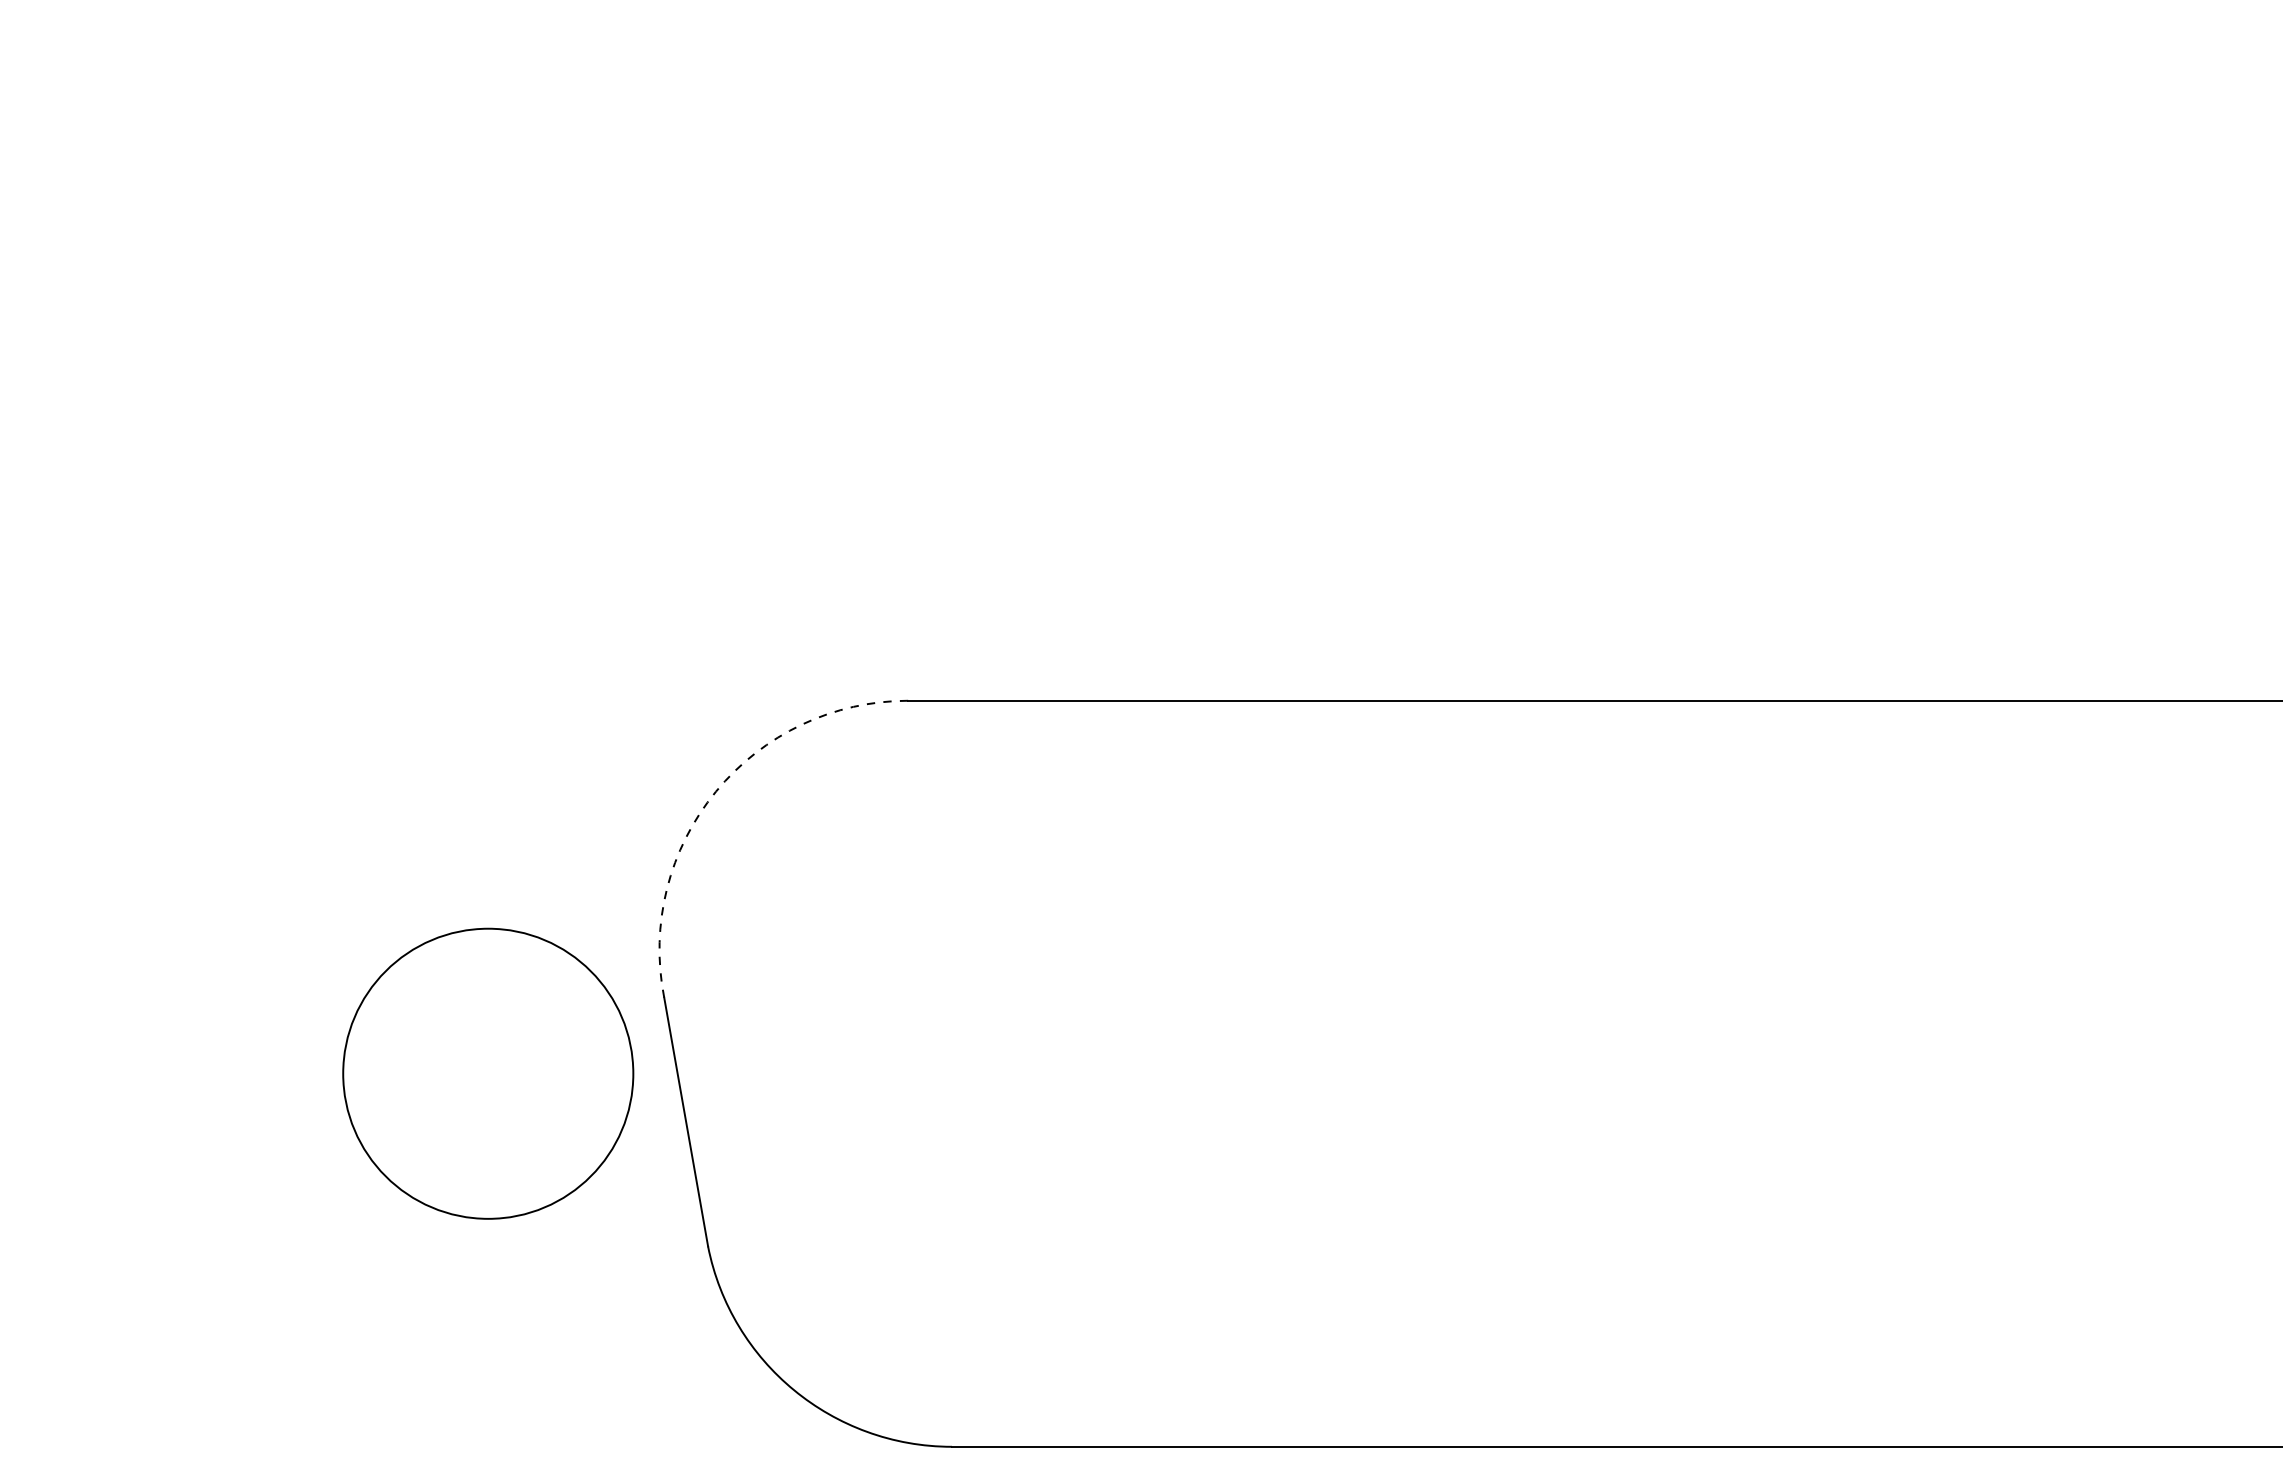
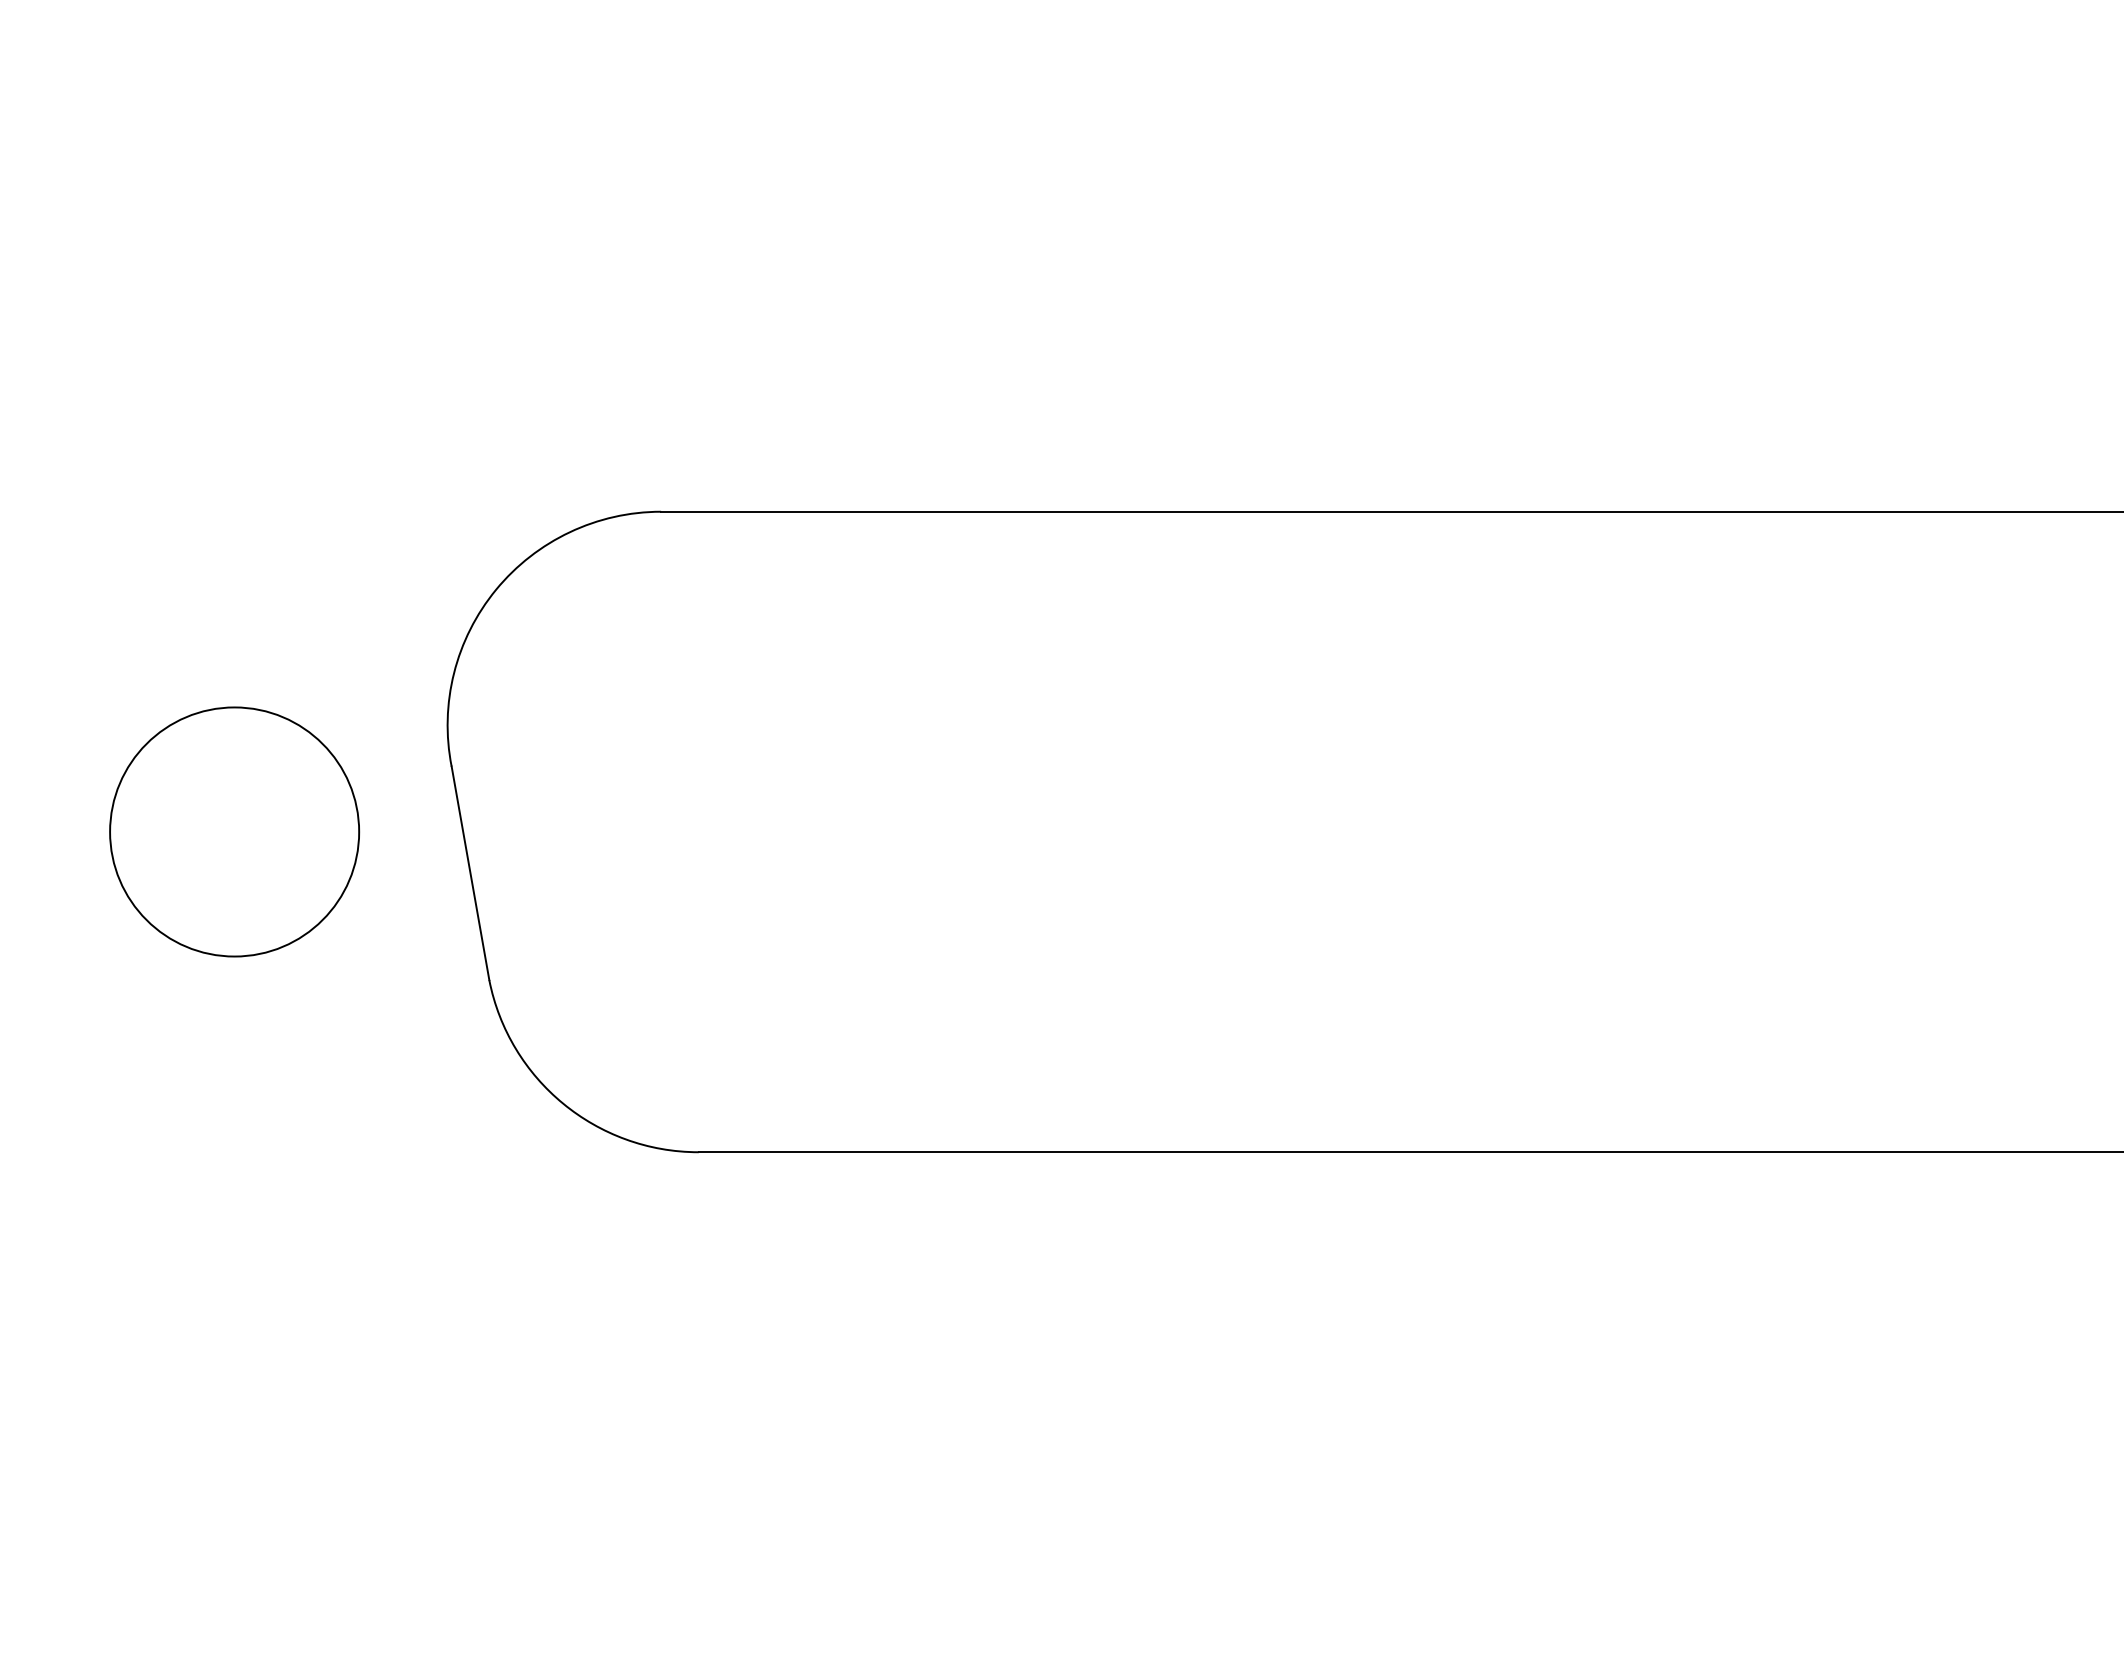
arc: (716, 791) -> (496, 589), dashed -> solid
circle: (488, 1073) -> (234, 831), moved

